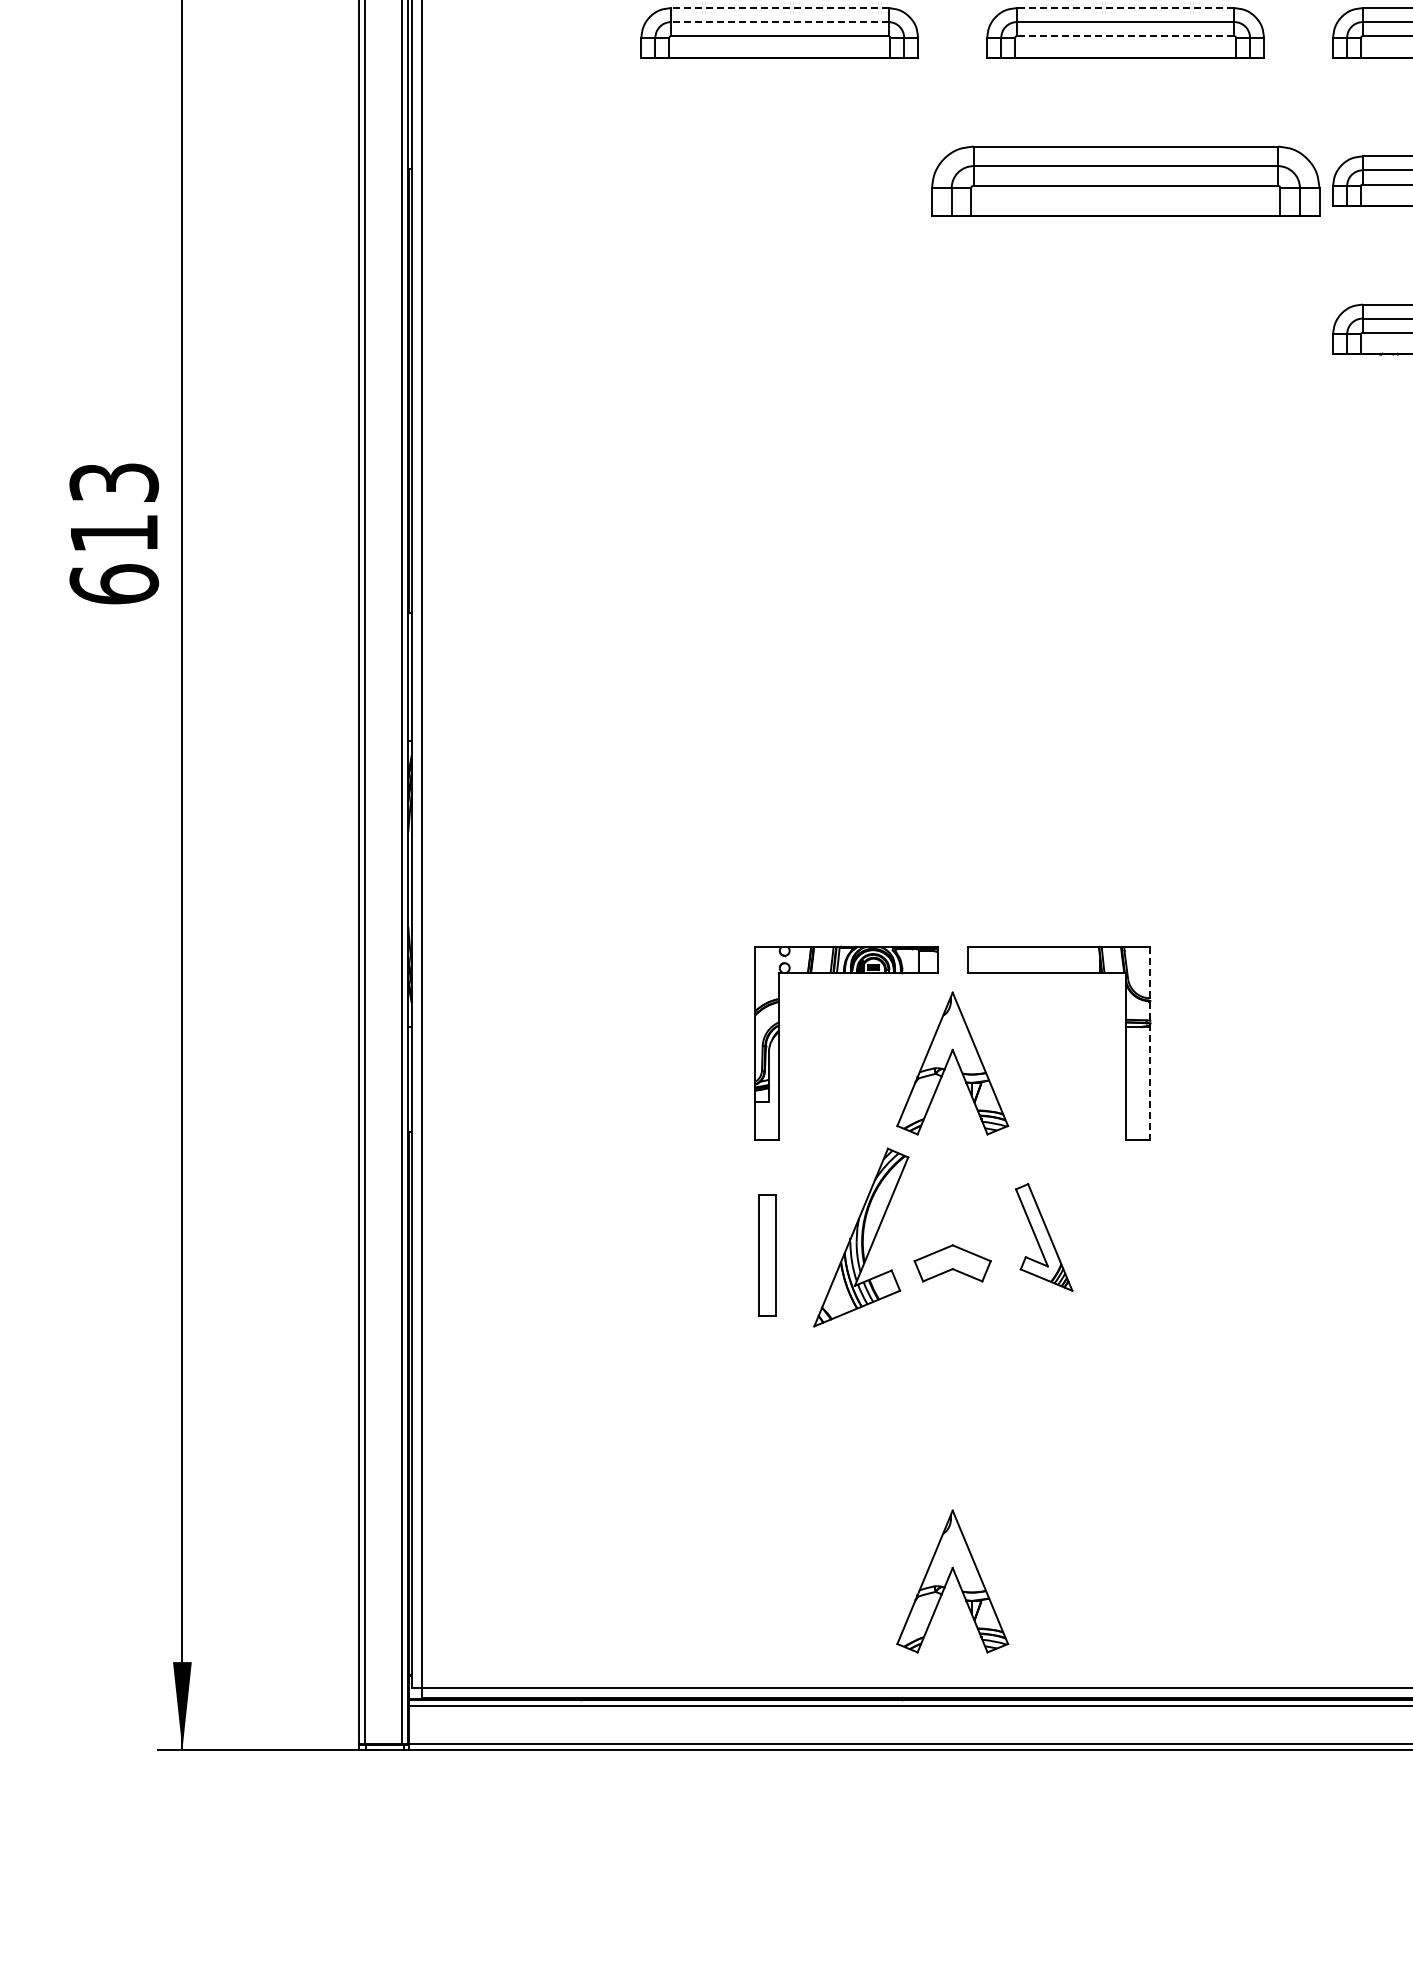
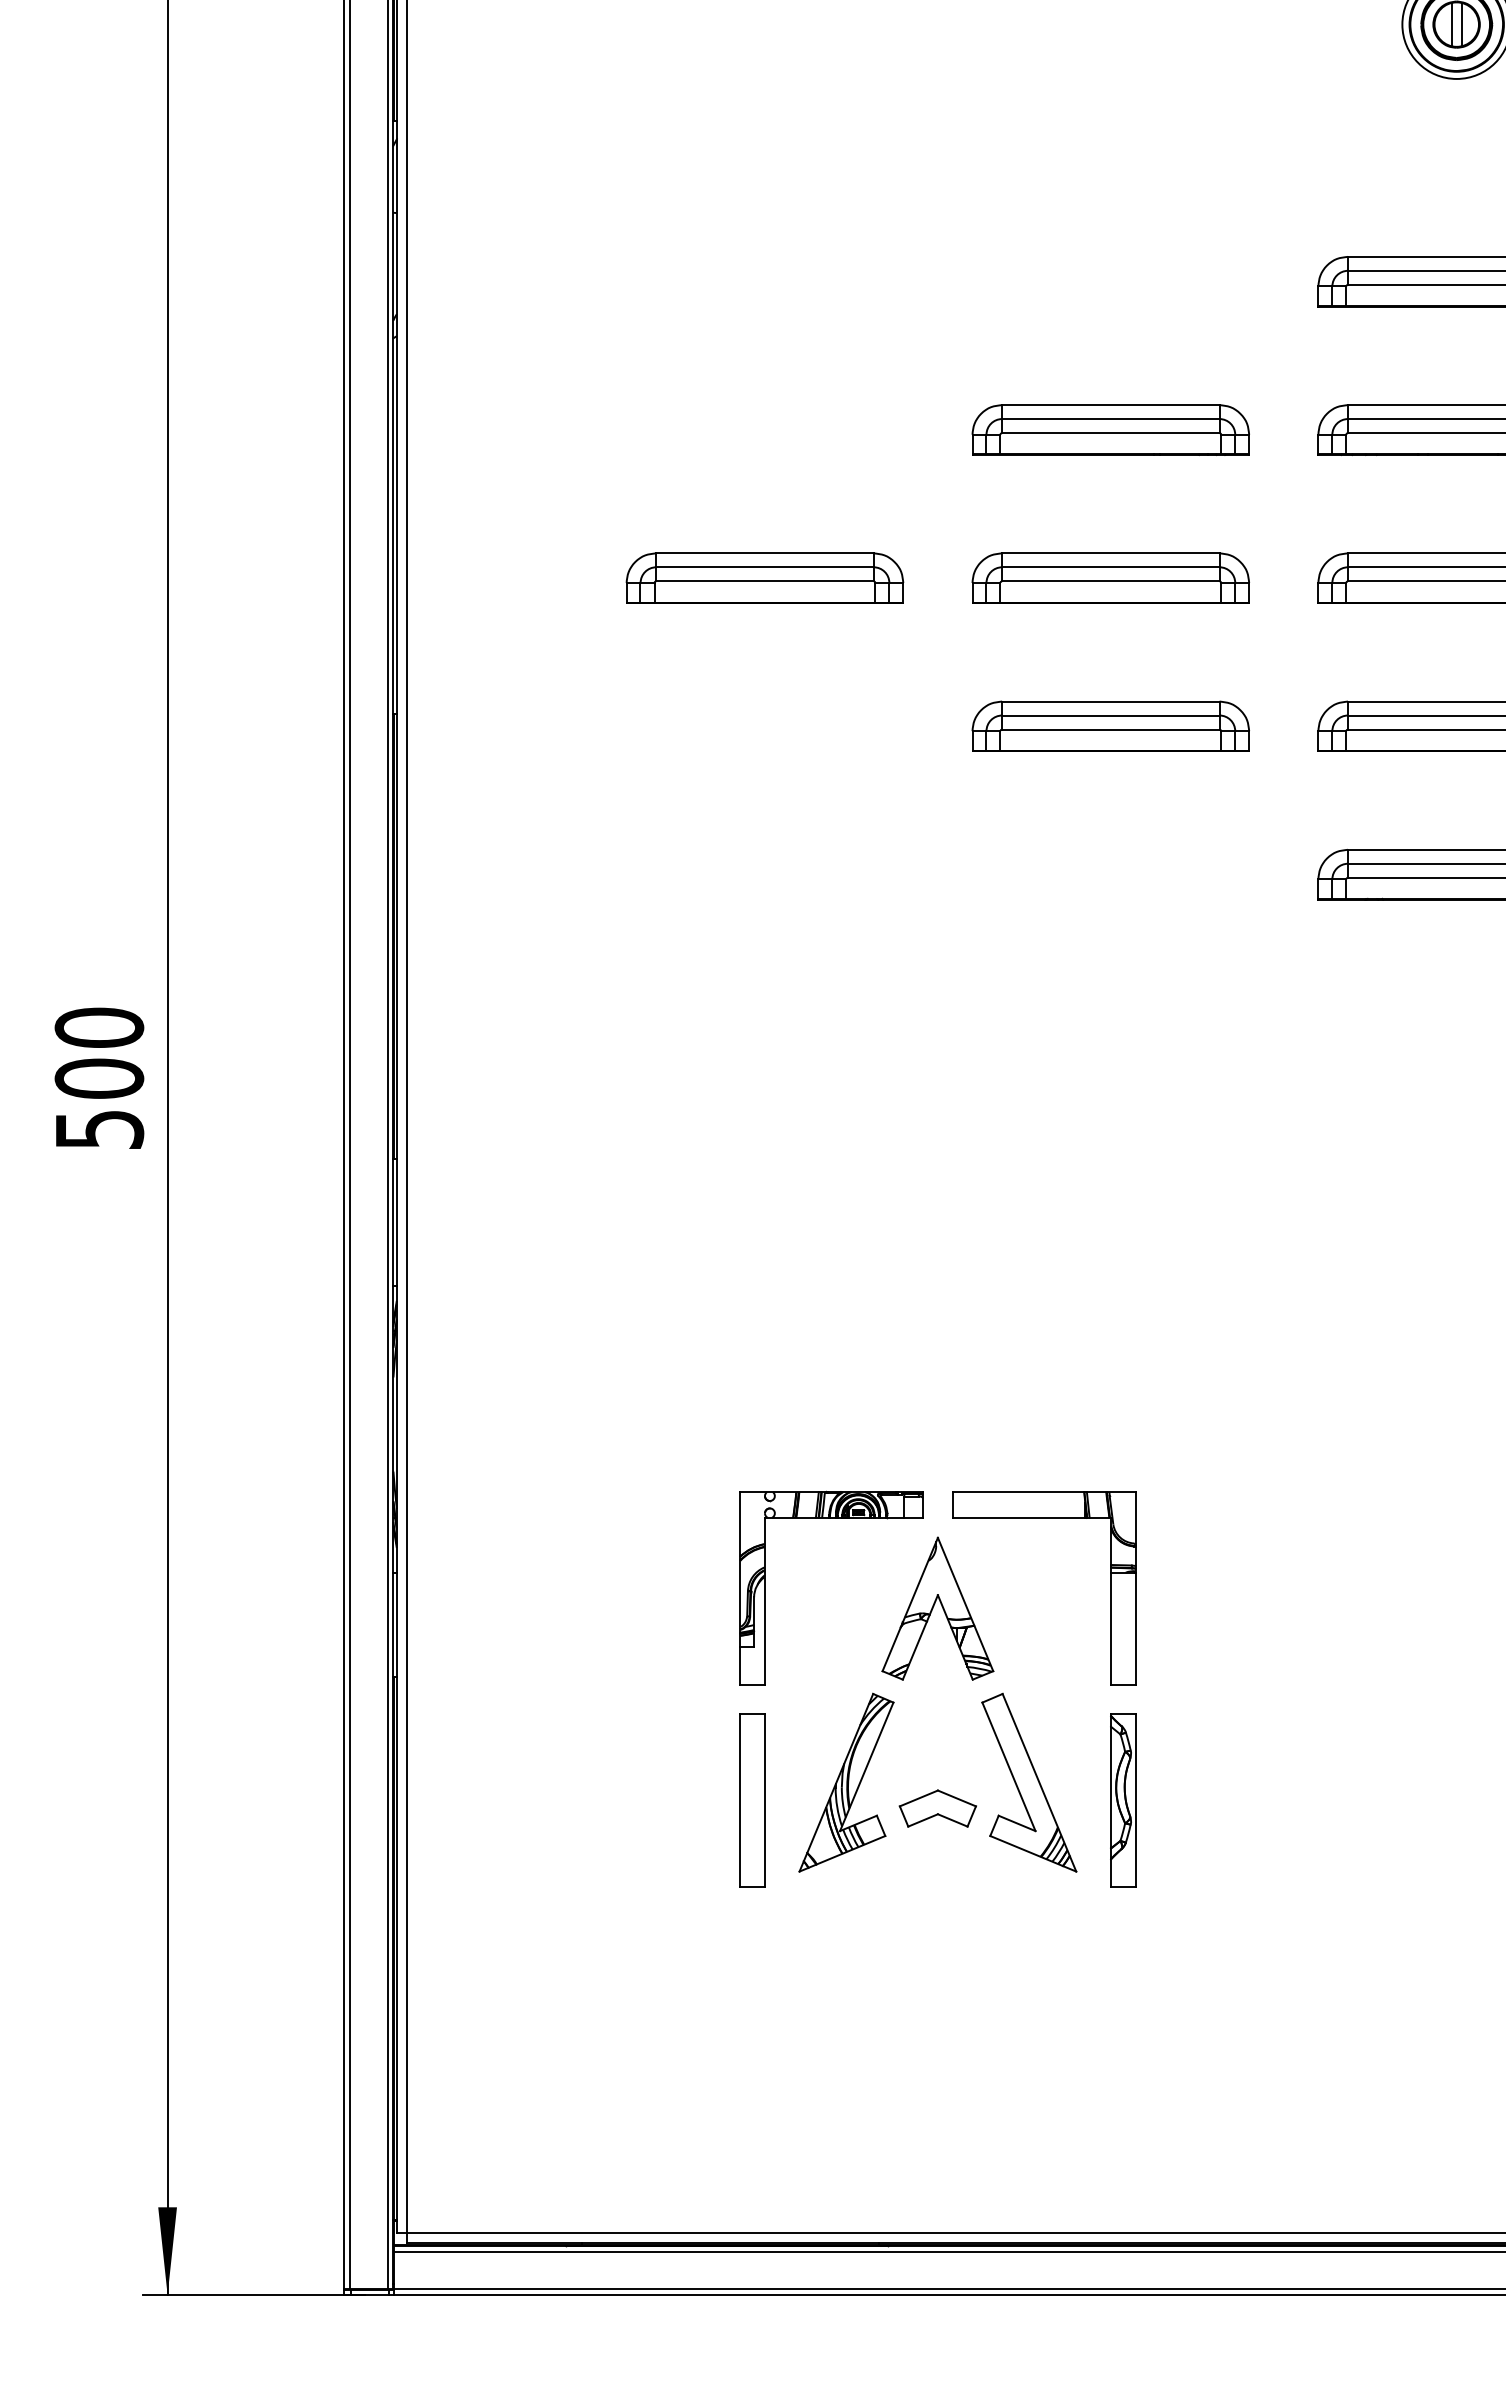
line: (779, 8) -> (764, 553), dashed -> solid
line: (1125, 8) -> (1110, 553), dashed -> solid
line: (779, 22) -> (764, 567), dashed -> solid
line: (1125, 36) -> (1110, 581), dashed -> solid
part: (1125, 180) -> (1110, 725), size x0.71
text: (114, 533) -> (99, 1078), 613 -> 500
line: (1150, 1043) -> (1135, 1588), dashed -> solid
part: (1044, 1237) -> (1029, 1782), size x1.67
part: (767, 1255) -> (752, 1800), size x1.43
part: (1138, 1255) -> (1123, 1800), added
part: (952, 1581) -> (937, 2126), removed

